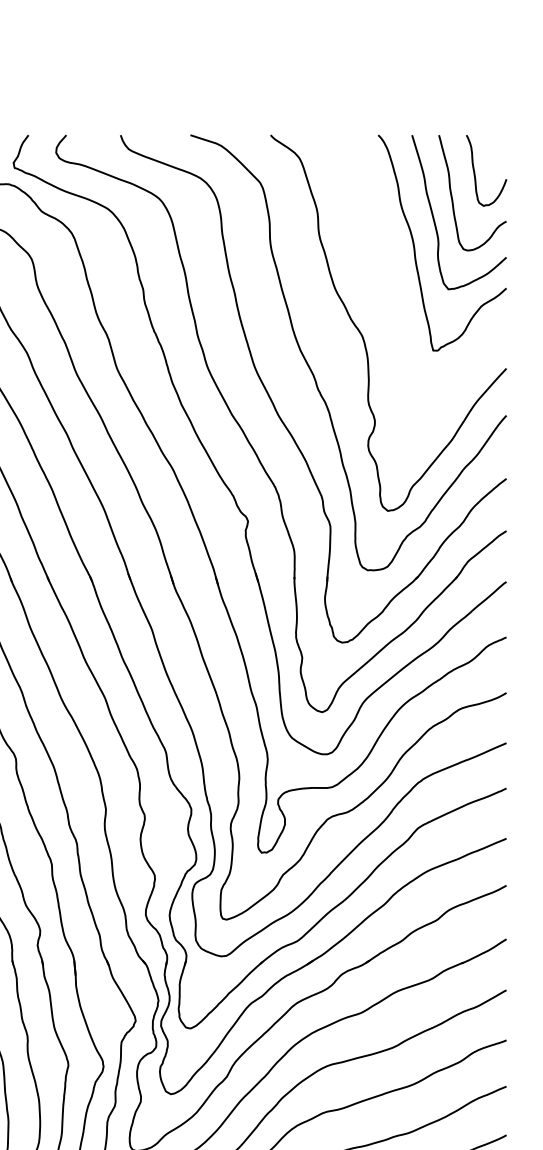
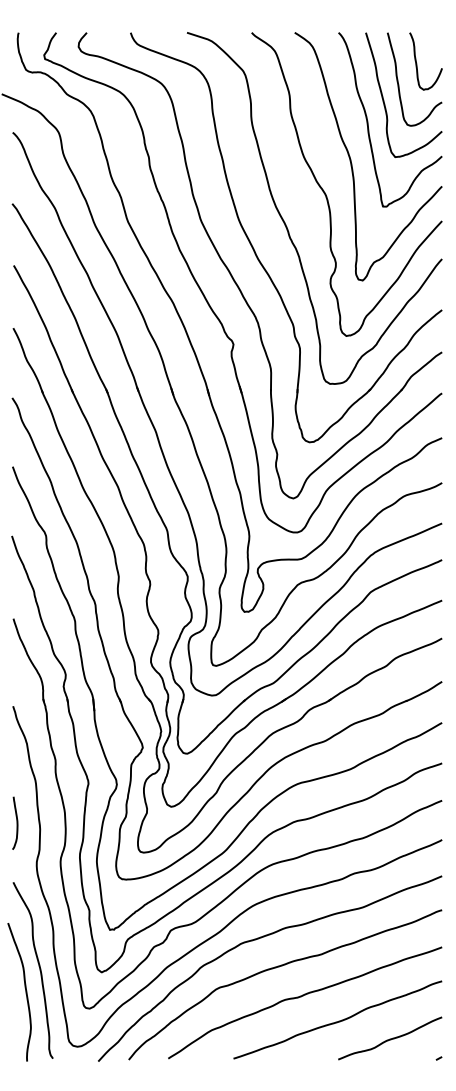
curve: (394, 292) -> (351, 159), added

